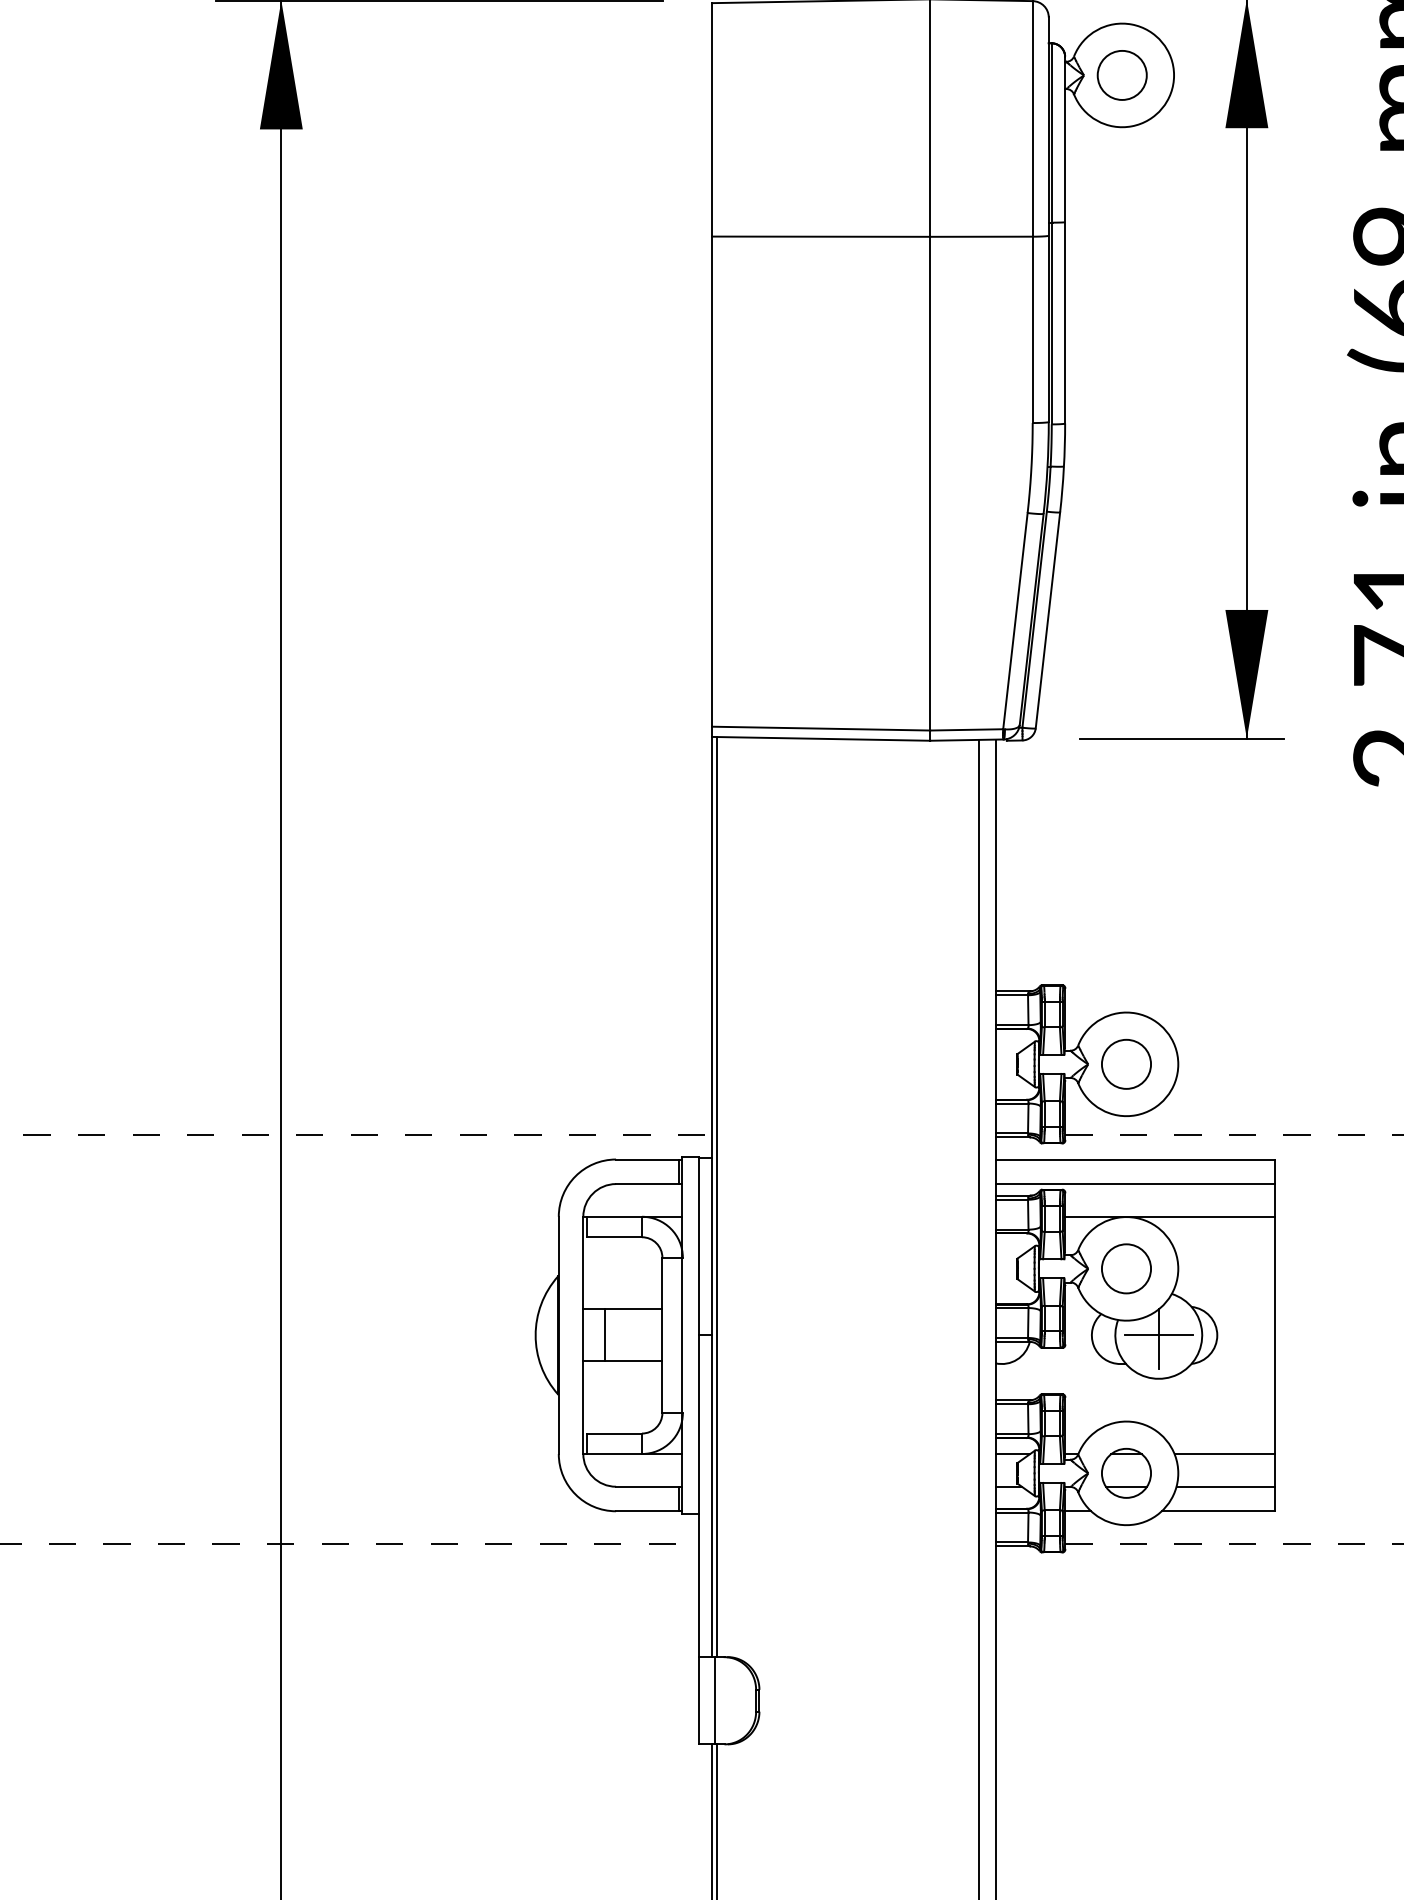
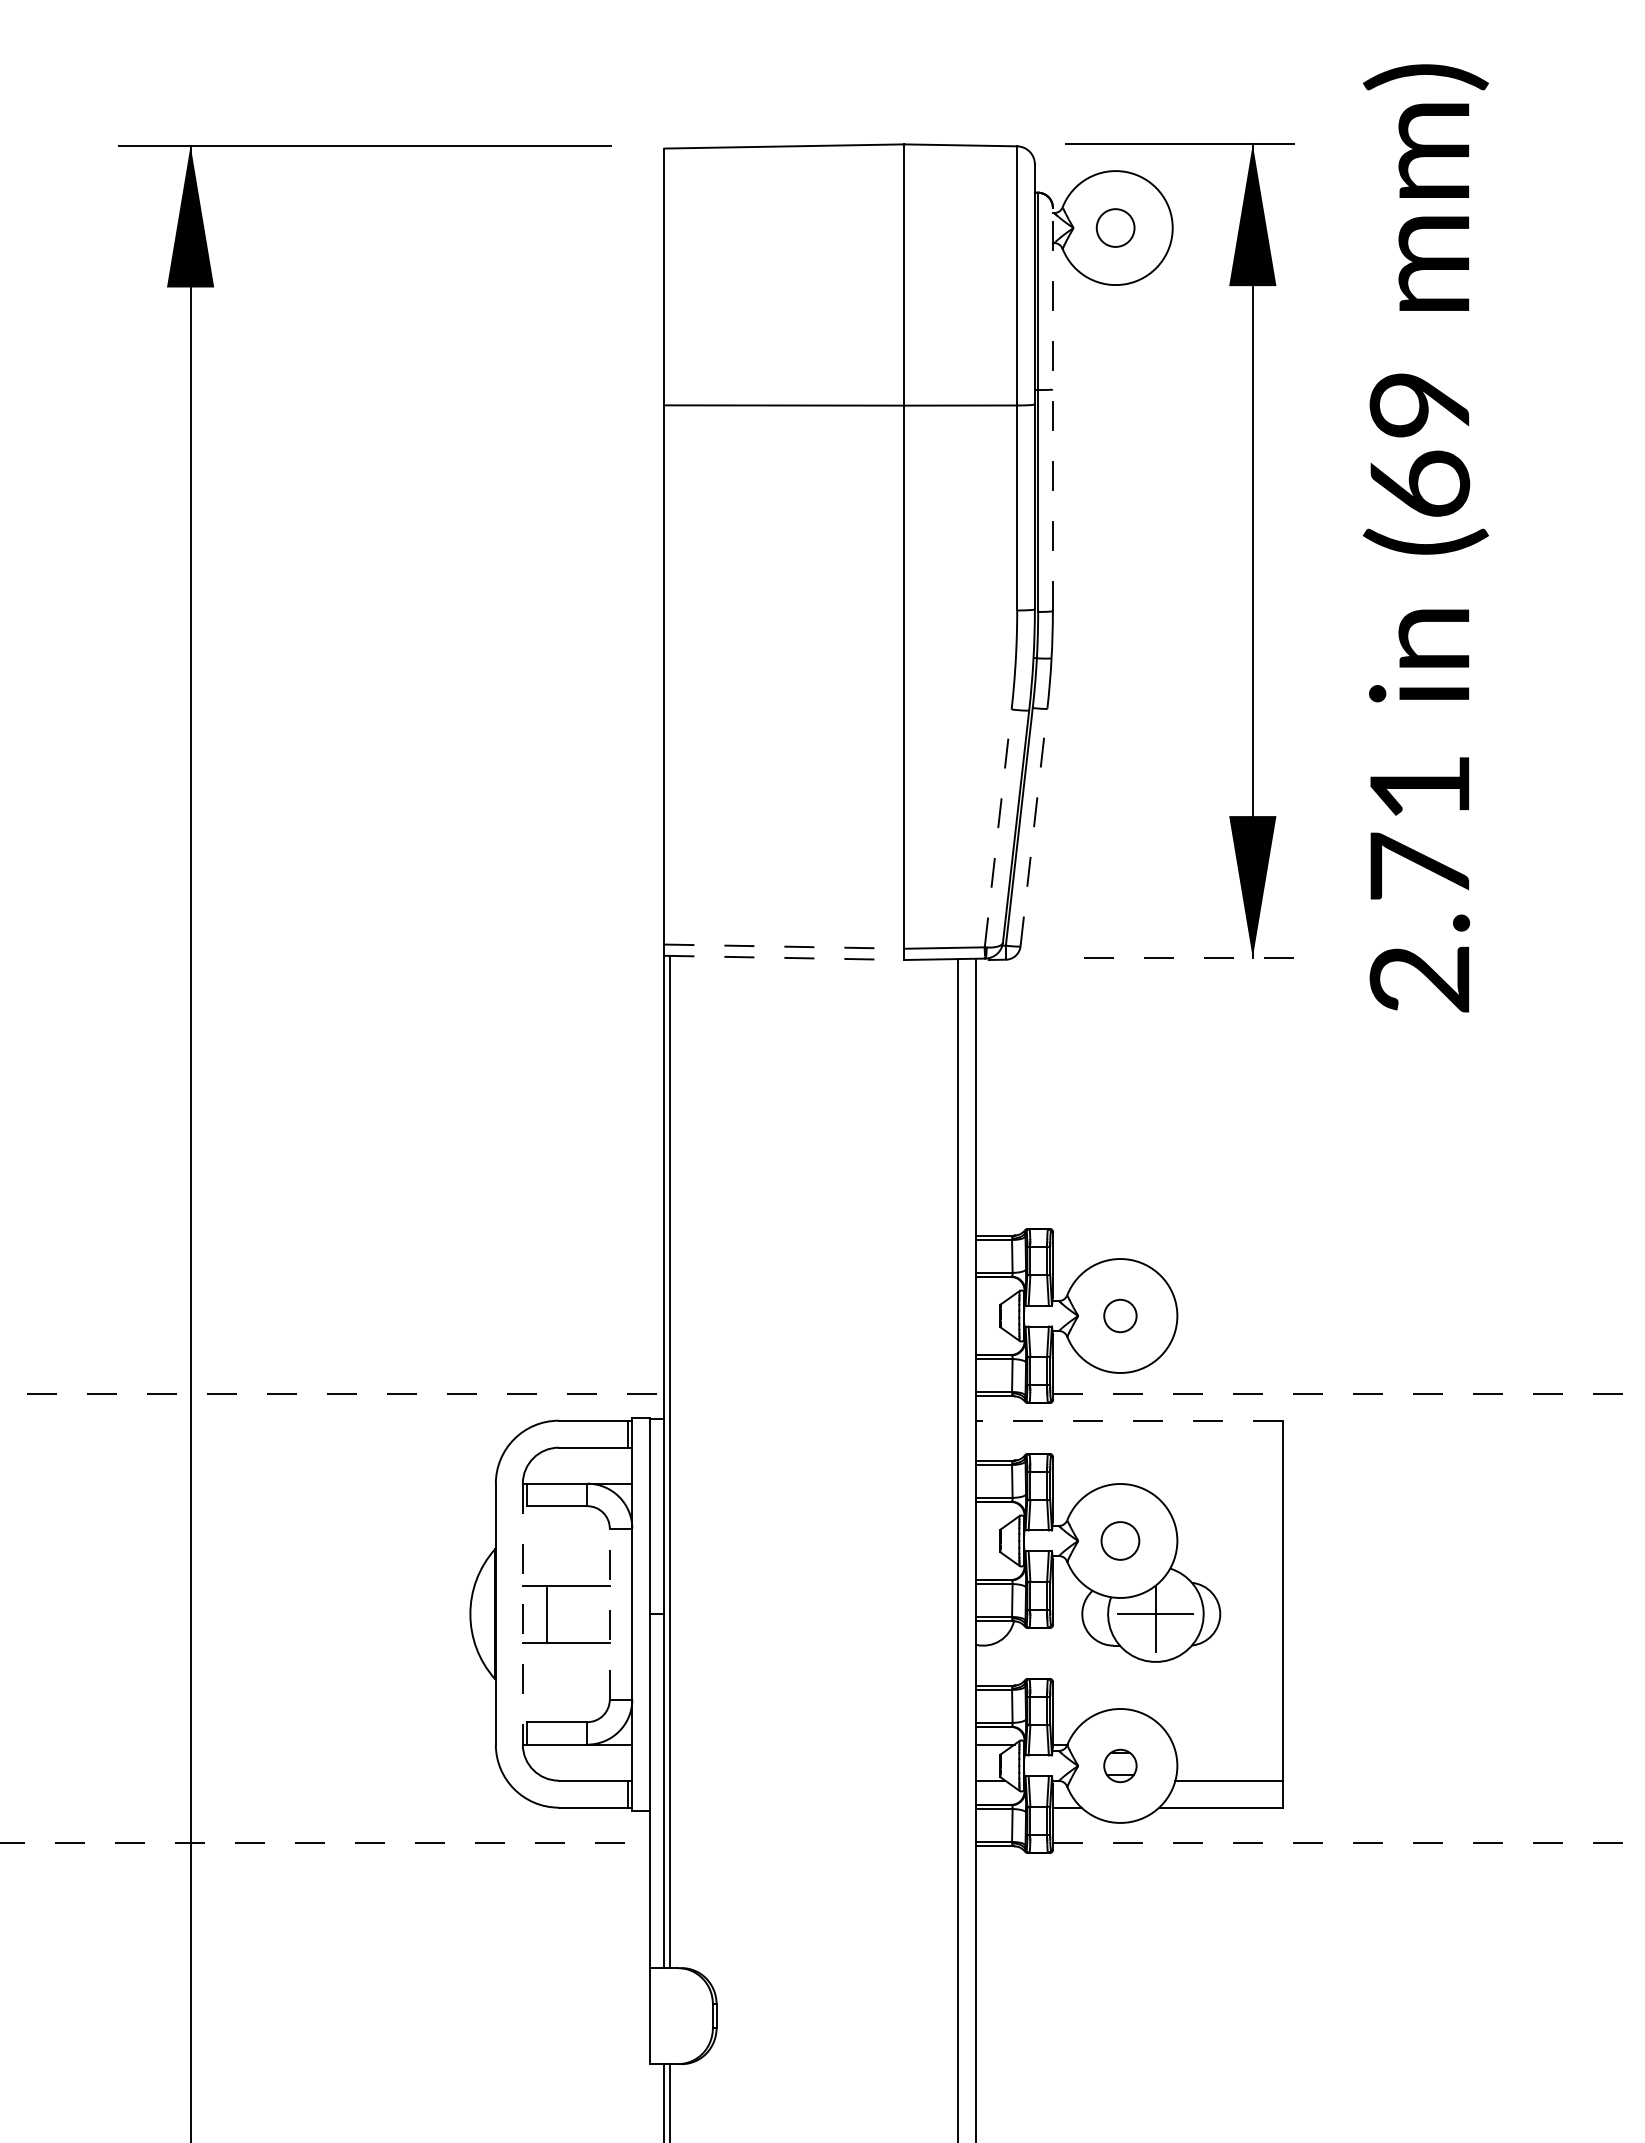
circle: (1122, 74) -> (1115, 227), size x0.7
line: (1064, 240) -> (1052, 409), solid -> dashed
line: (1047, 620) -> (1033, 827), solid -> dashed
line: (1015, 621) -> (998, 828), solid -> dashed
line: (821, 728) -> (784, 946), solid -> dashed
line: (821, 738) -> (784, 957), solid -> dashed
line: (1182, 738) -> (1181, 957), solid -> dashed
circle: (1126, 1063) -> (1120, 1315), size x0.6
line: (1134, 1159) -> (1129, 1420), solid -> dashed
line: (1134, 1183) -> (1129, 1447), removed
line: (1170, 1216) -> (1168, 1483), removed
circle: (1126, 1268) -> (1120, 1540), size x0.7
line: (662, 1334) -> (609, 1613), solid -> dashed
line: (583, 1335) -> (522, 1614), solid -> dashed
line: (1224, 1453) -> (1228, 1744), removed
part: (1126, 1472) -> (1120, 1765), size x0.6
line: (714, 1701) -> (667, 2016), removed

